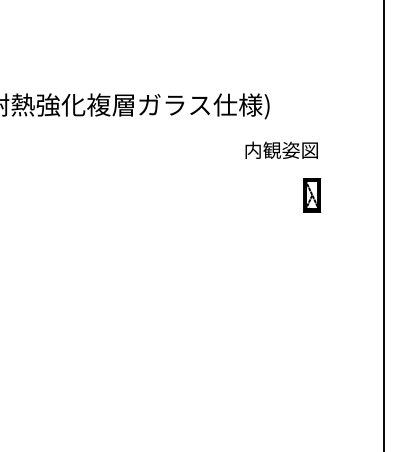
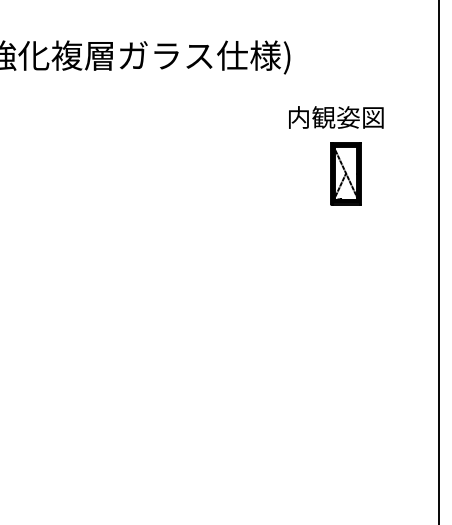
text: (281, 149) -> (335, 116), moved
part: (312, 195) -> (346, 173), size x1.43

